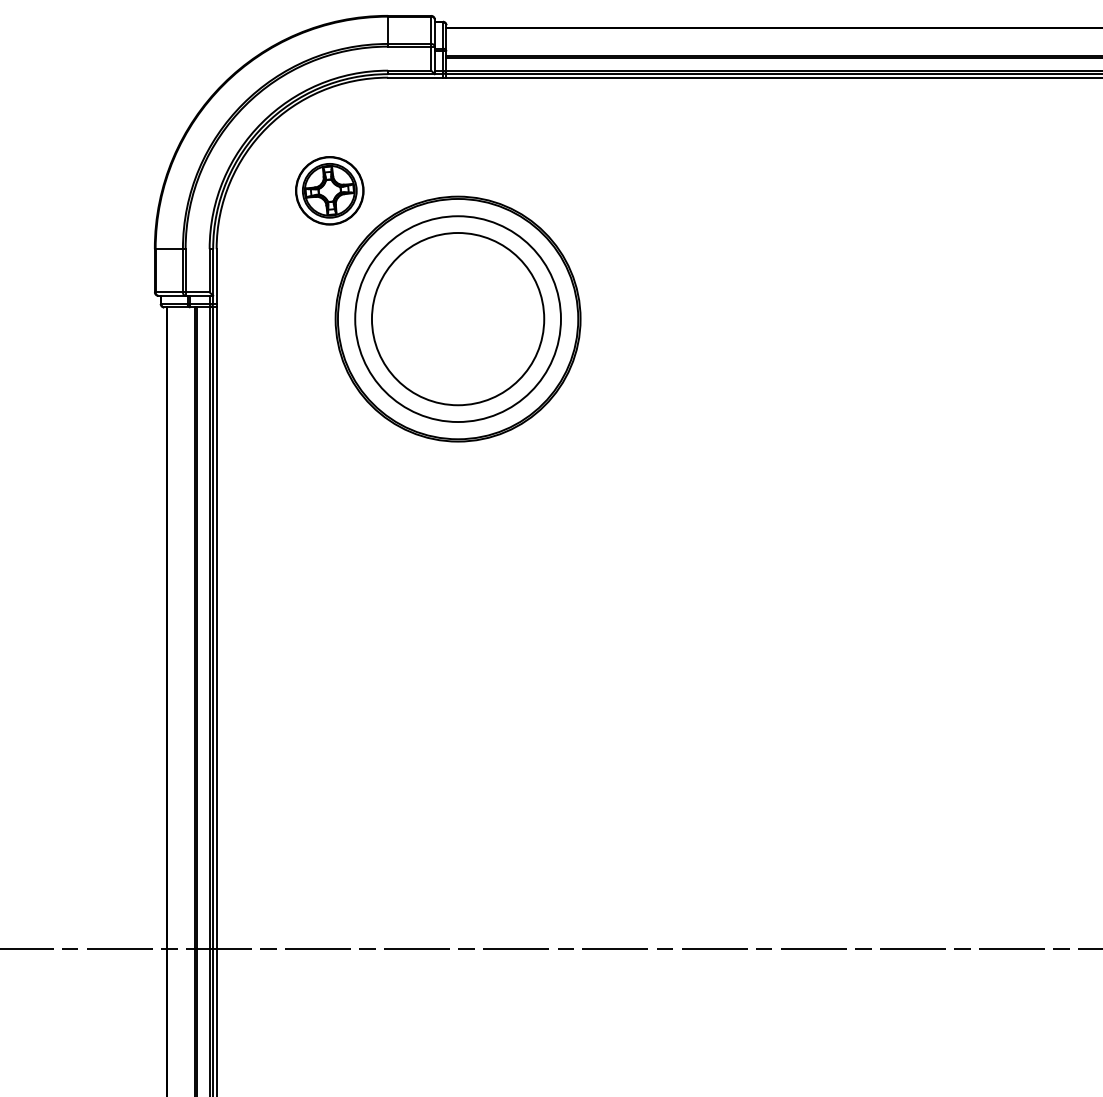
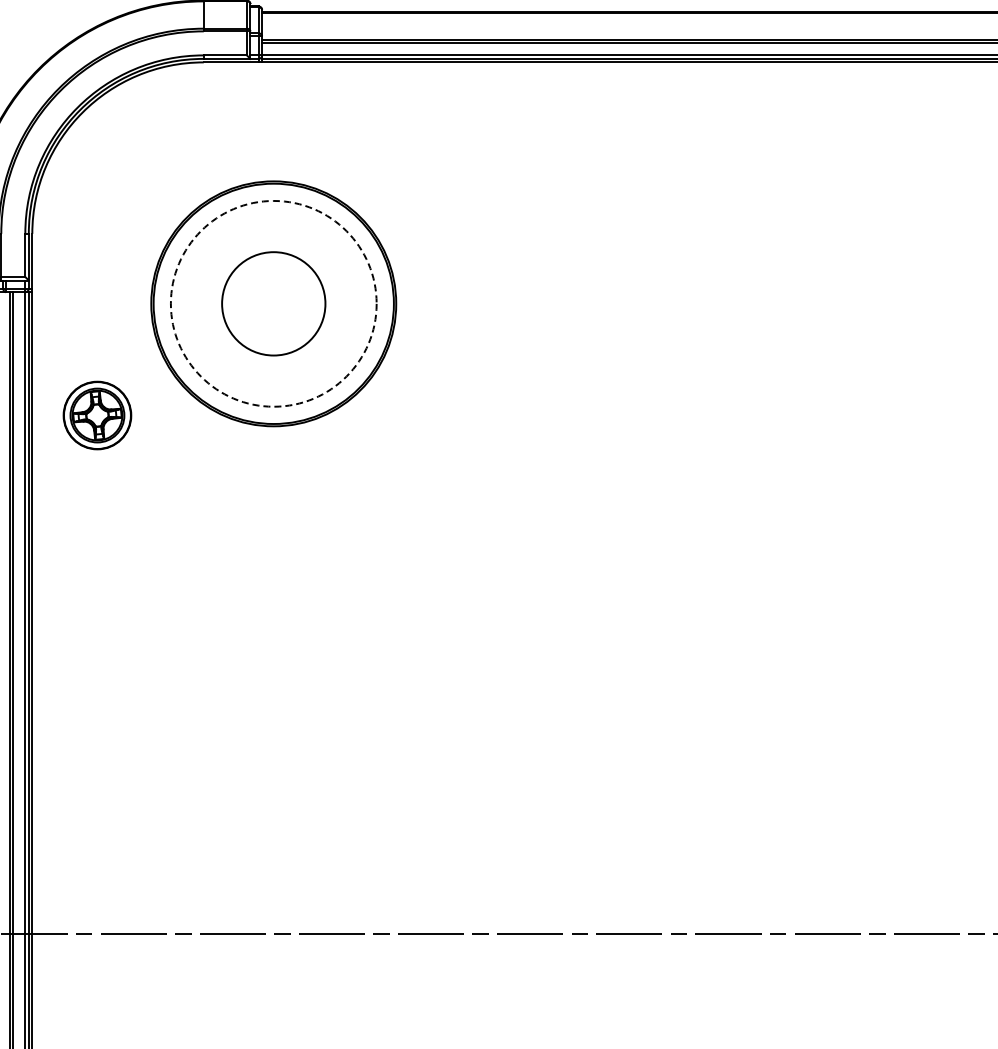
part: (329, 190) -> (97, 415), moved
circle: (457, 319) -> (273, 304), size x0.6
circle: (457, 319) -> (273, 304), solid -> dashed

